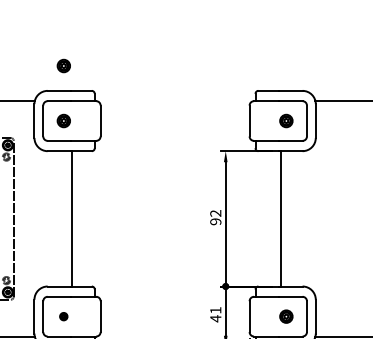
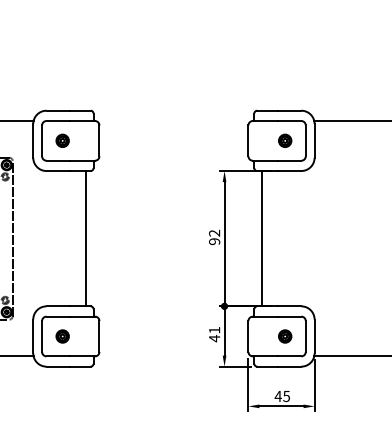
part: (63, 65) -> (62, 85), removed
line: (72, 218) -> (86, 238), moved
line: (280, 218) -> (261, 238), moved
part: (63, 316) -> (62, 336), size x1.67

